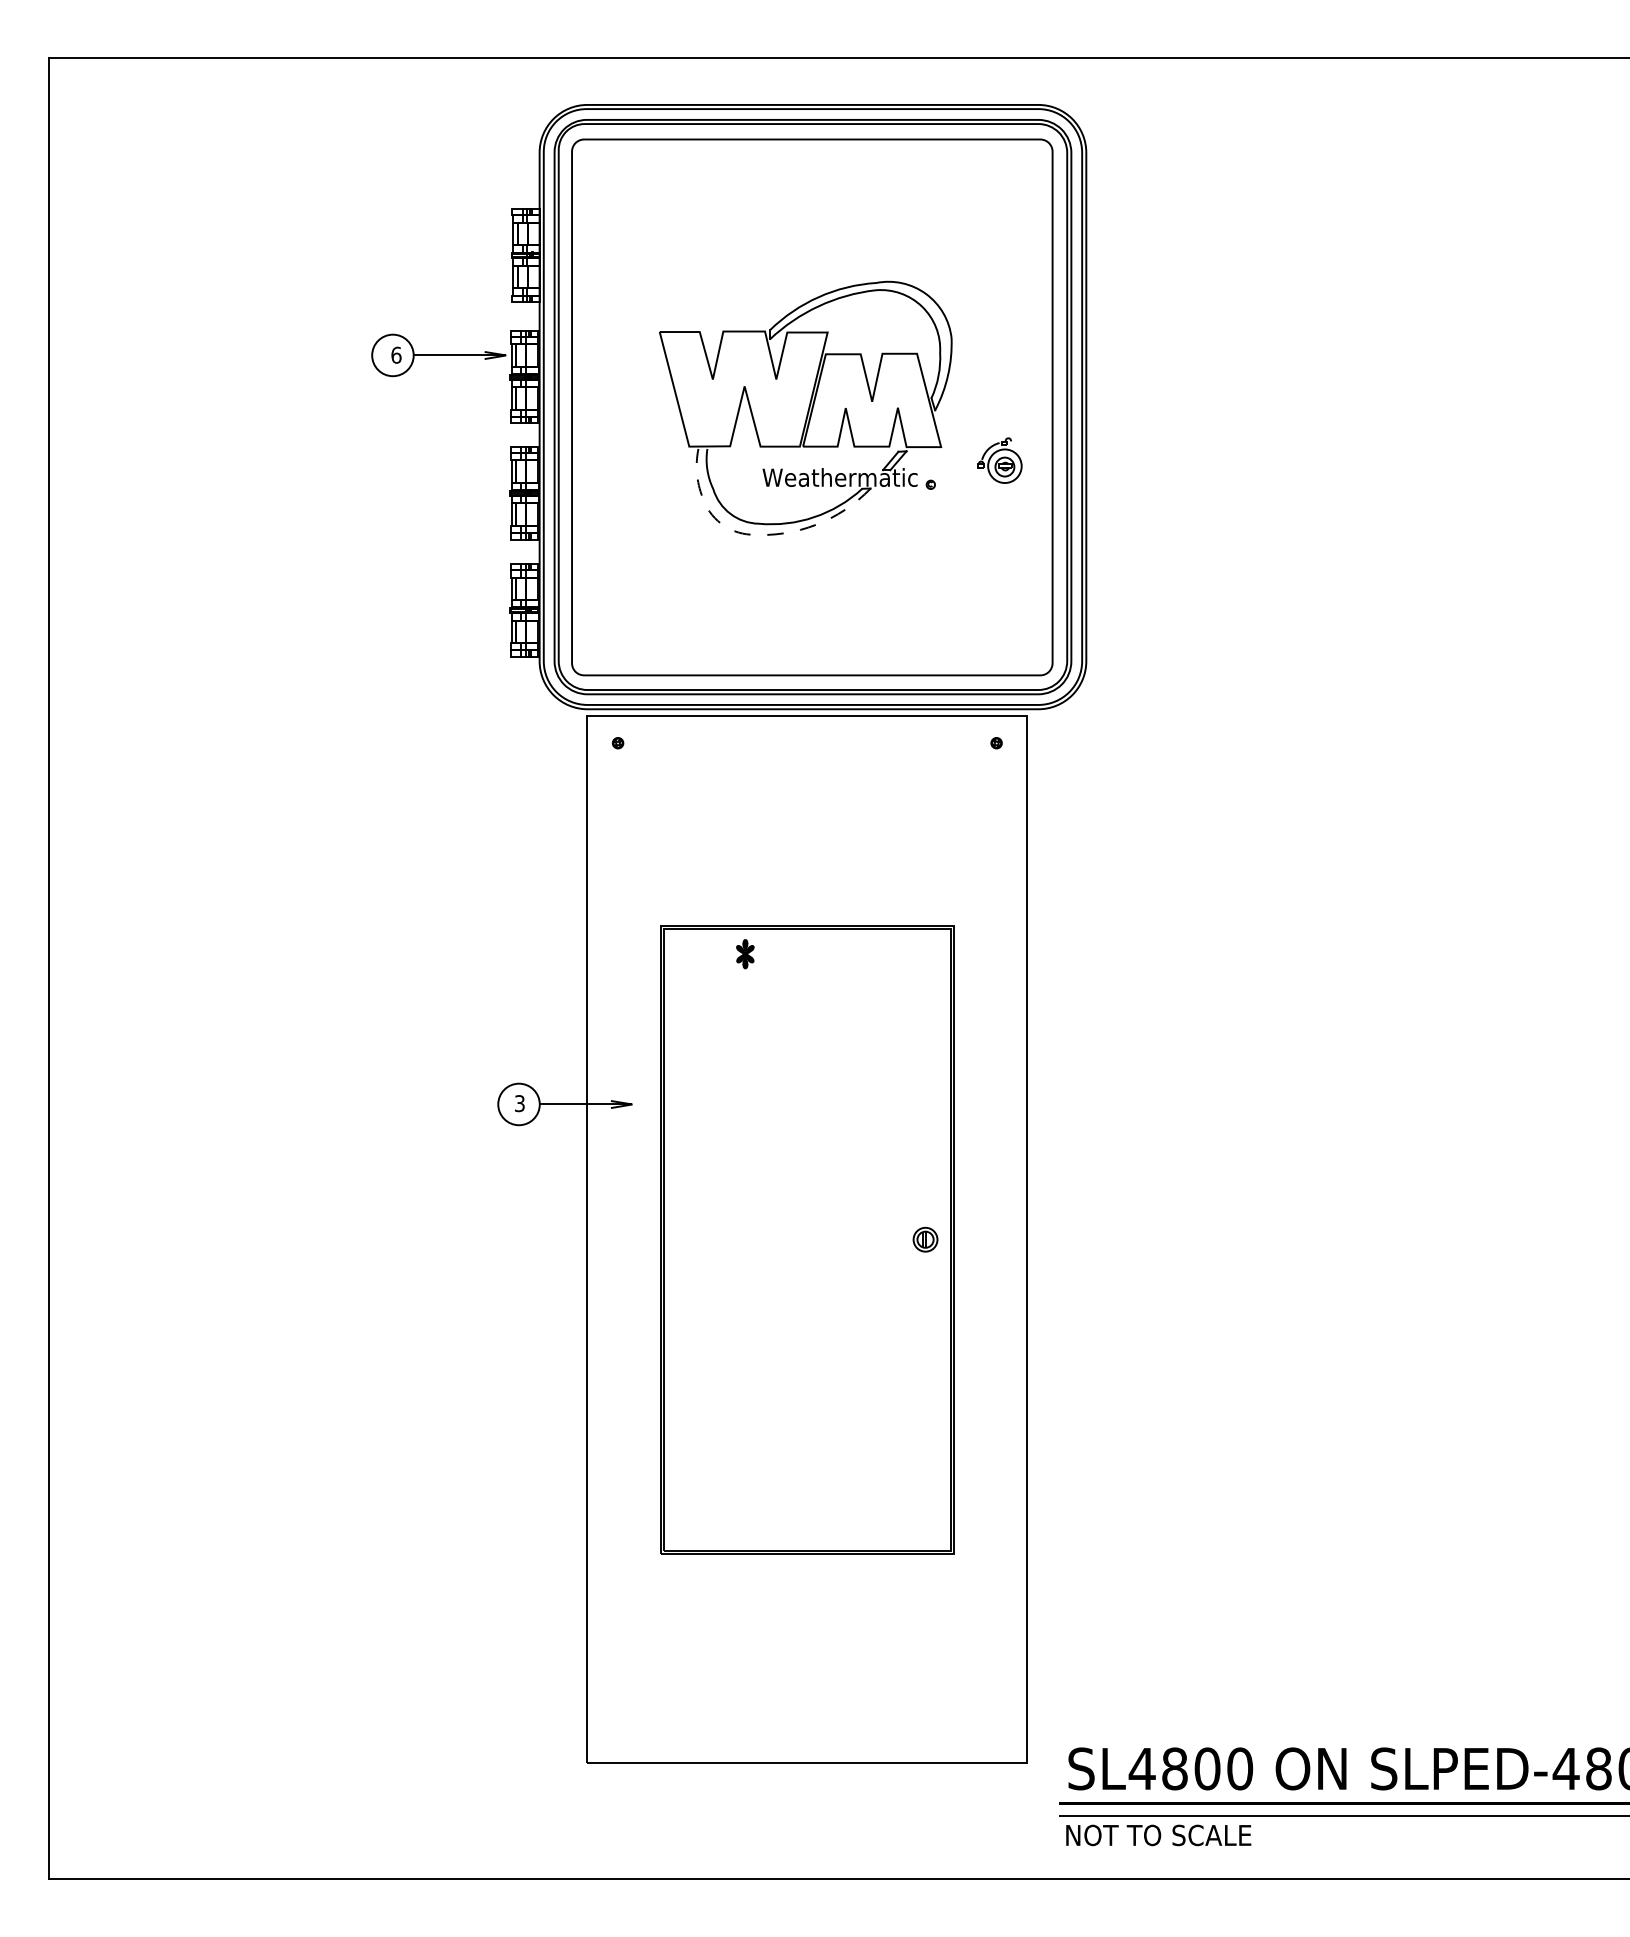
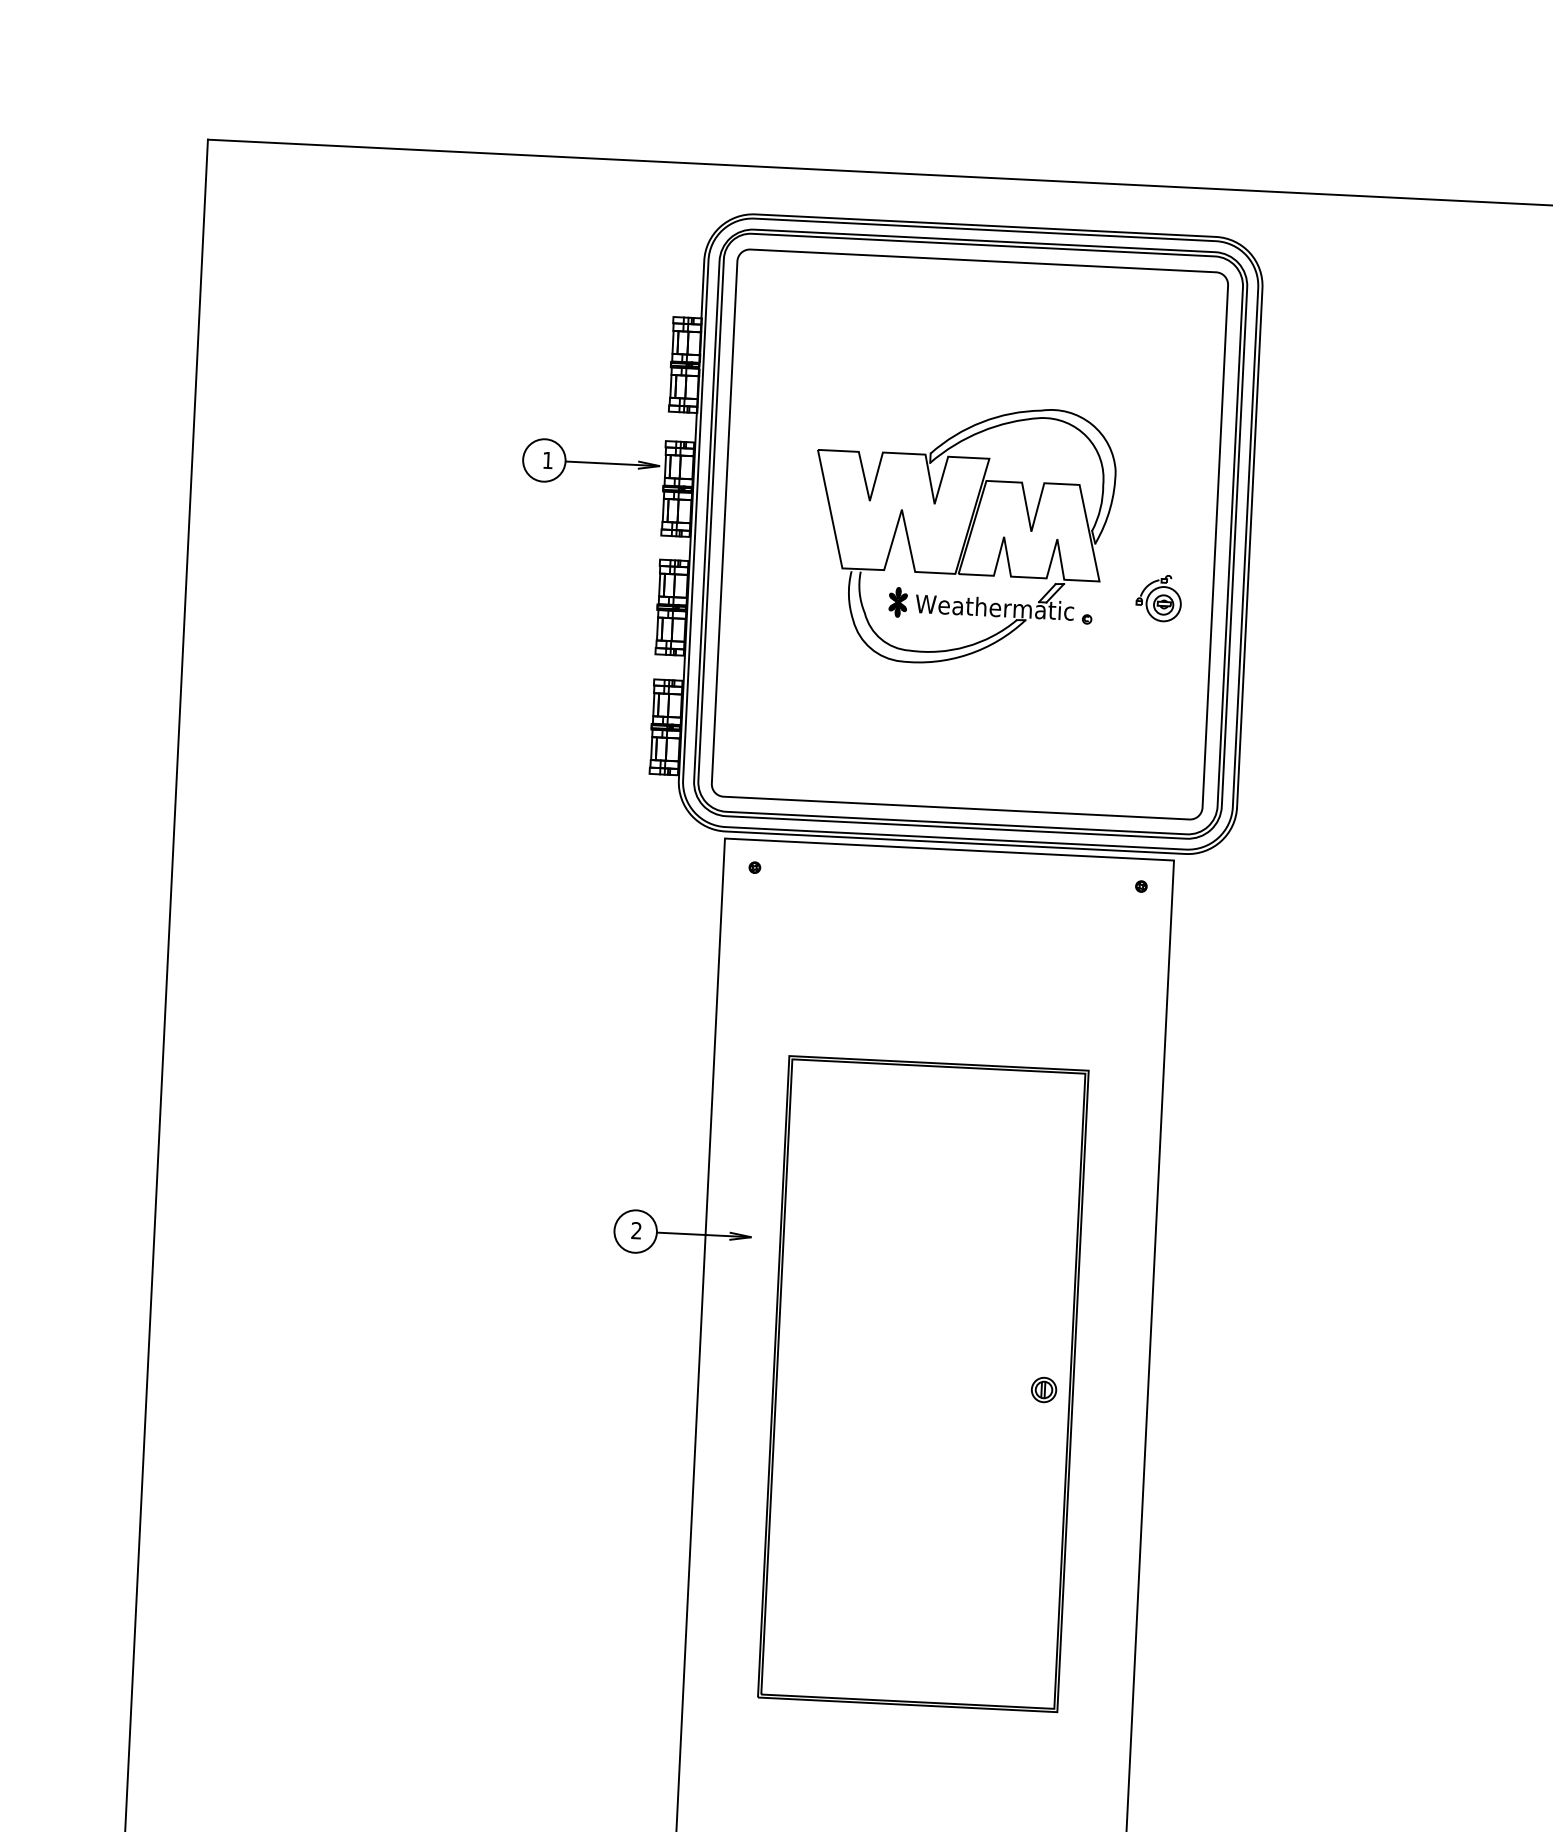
text: (396, 354) -> (548, 459), 6 -> 1
line: (753, 534) -> (903, 661), dashed -> solid
part: (745, 954) -> (898, 602), moved
text: (519, 1103) -> (636, 1230), 3 -> 2

